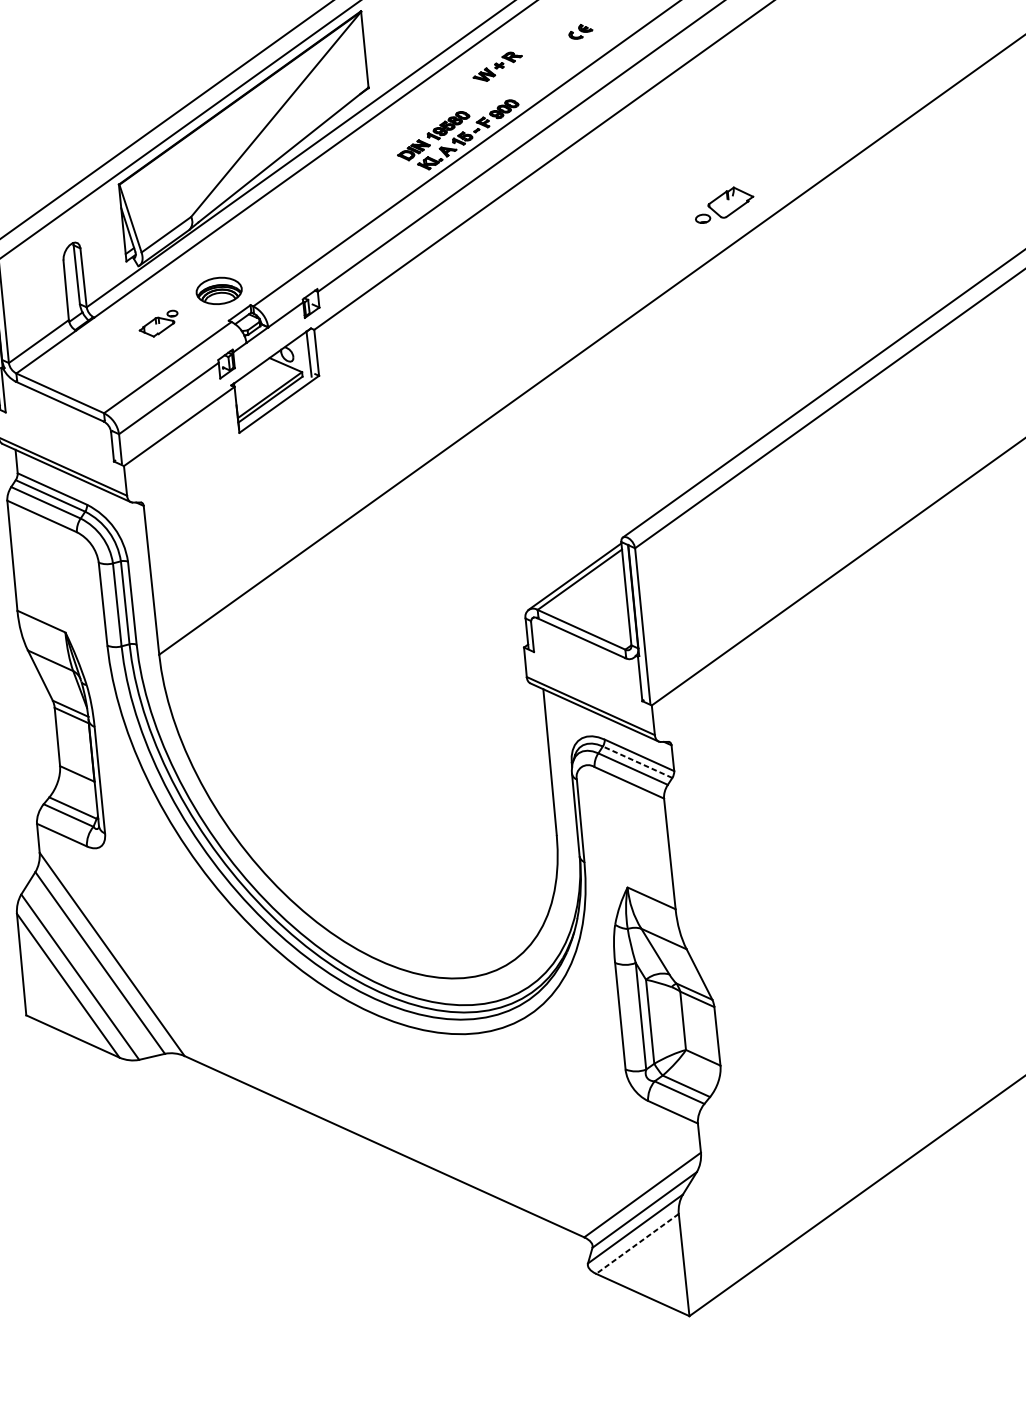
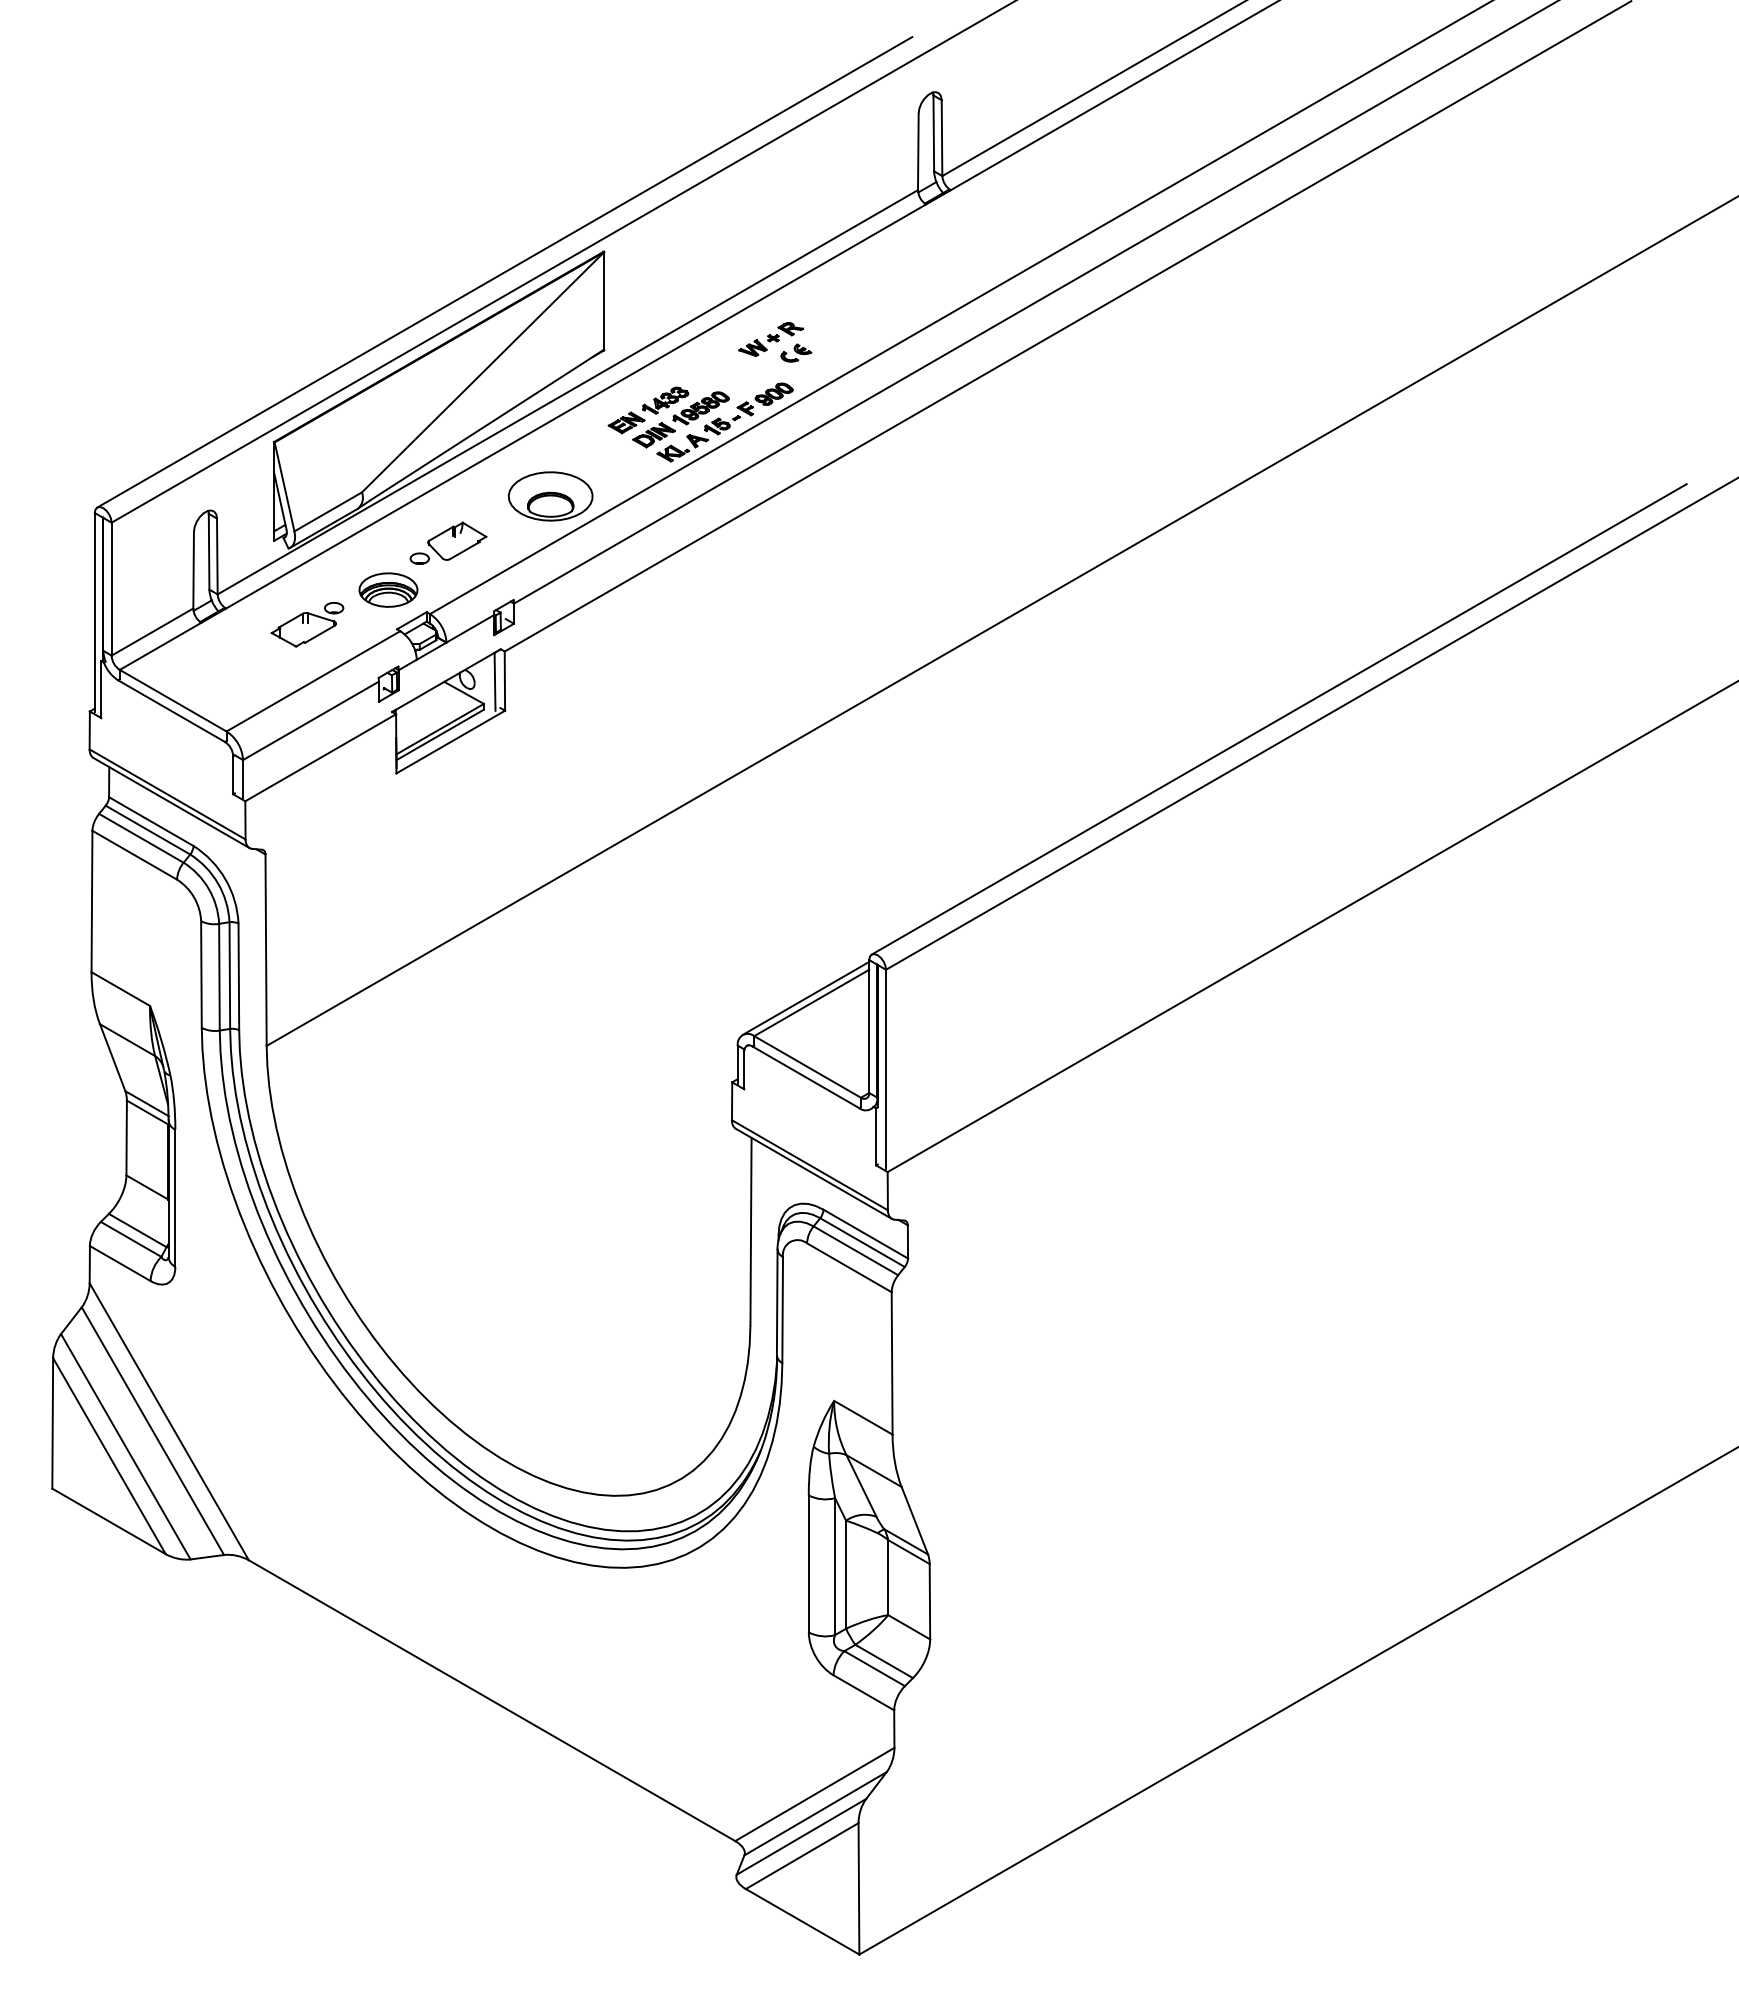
part: (580, 31) -> (796, 352), moved
part: (407, 131) -> (648, 410), added
part: (724, 204) -> (448, 542), moved
part: (338, 205) -> (550, 496), added
part: (158, 323) -> (307, 624), size x1.43
line: (637, 762) -> (862, 1242), dashed -> solid
line: (636, 1244) -> (801, 1856), dashed -> solid

